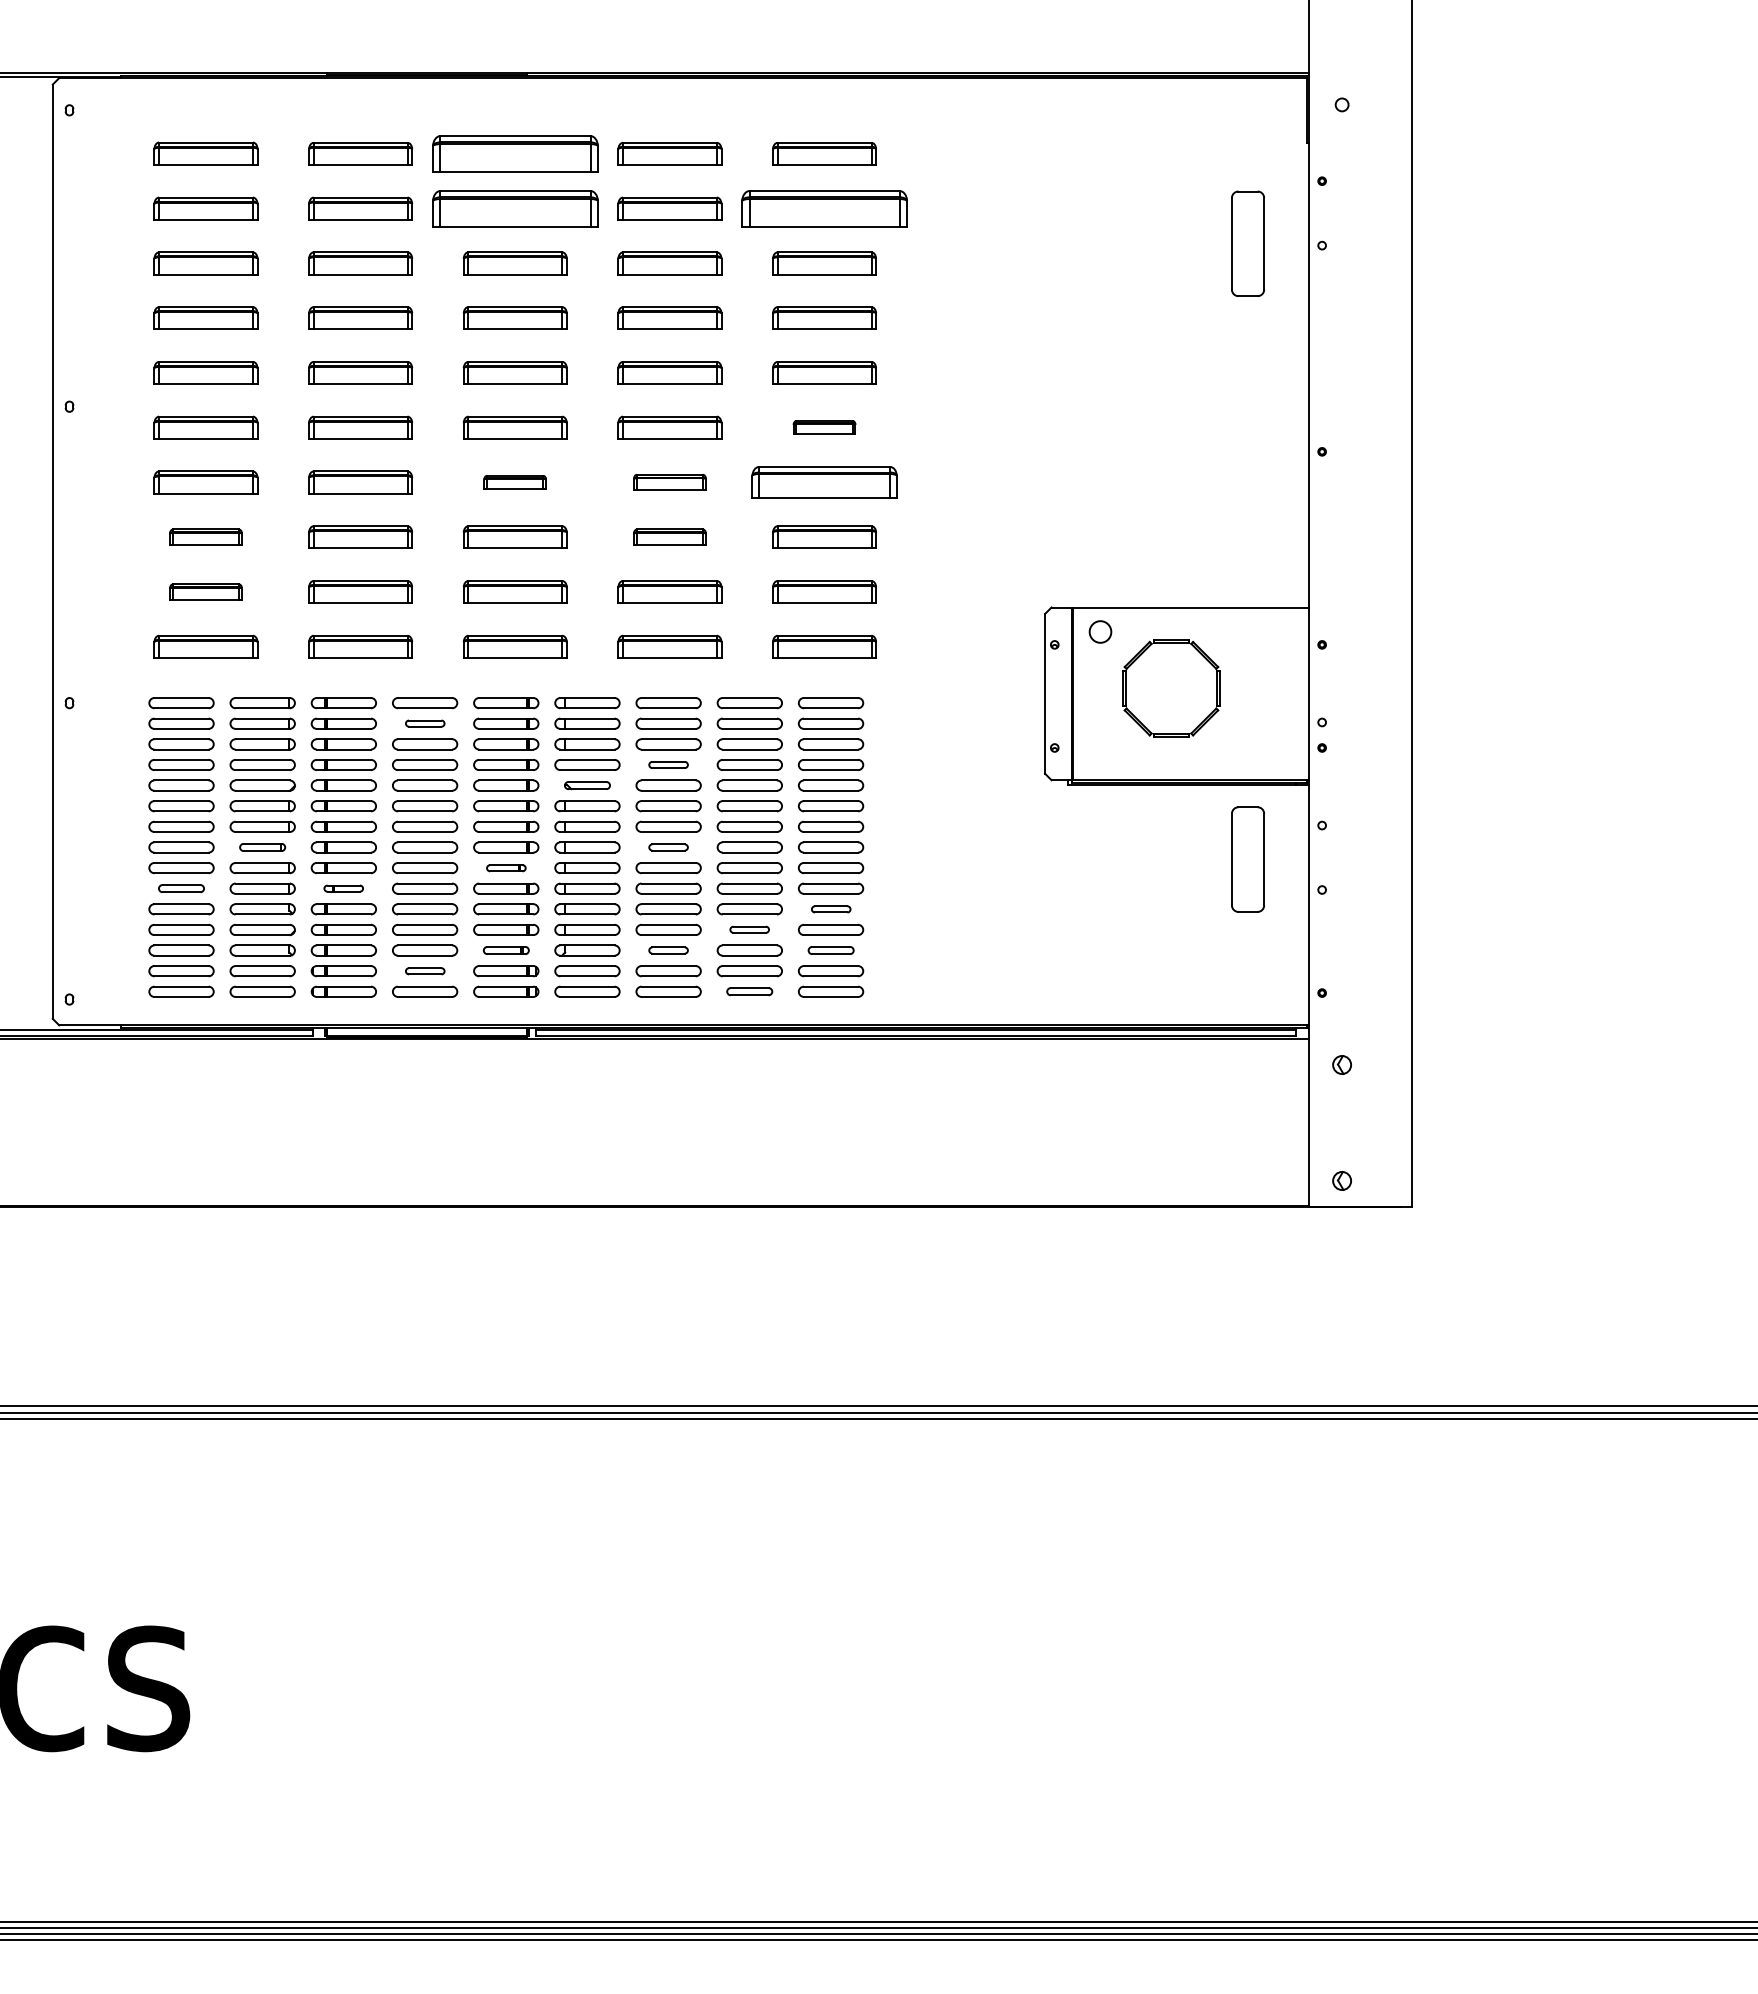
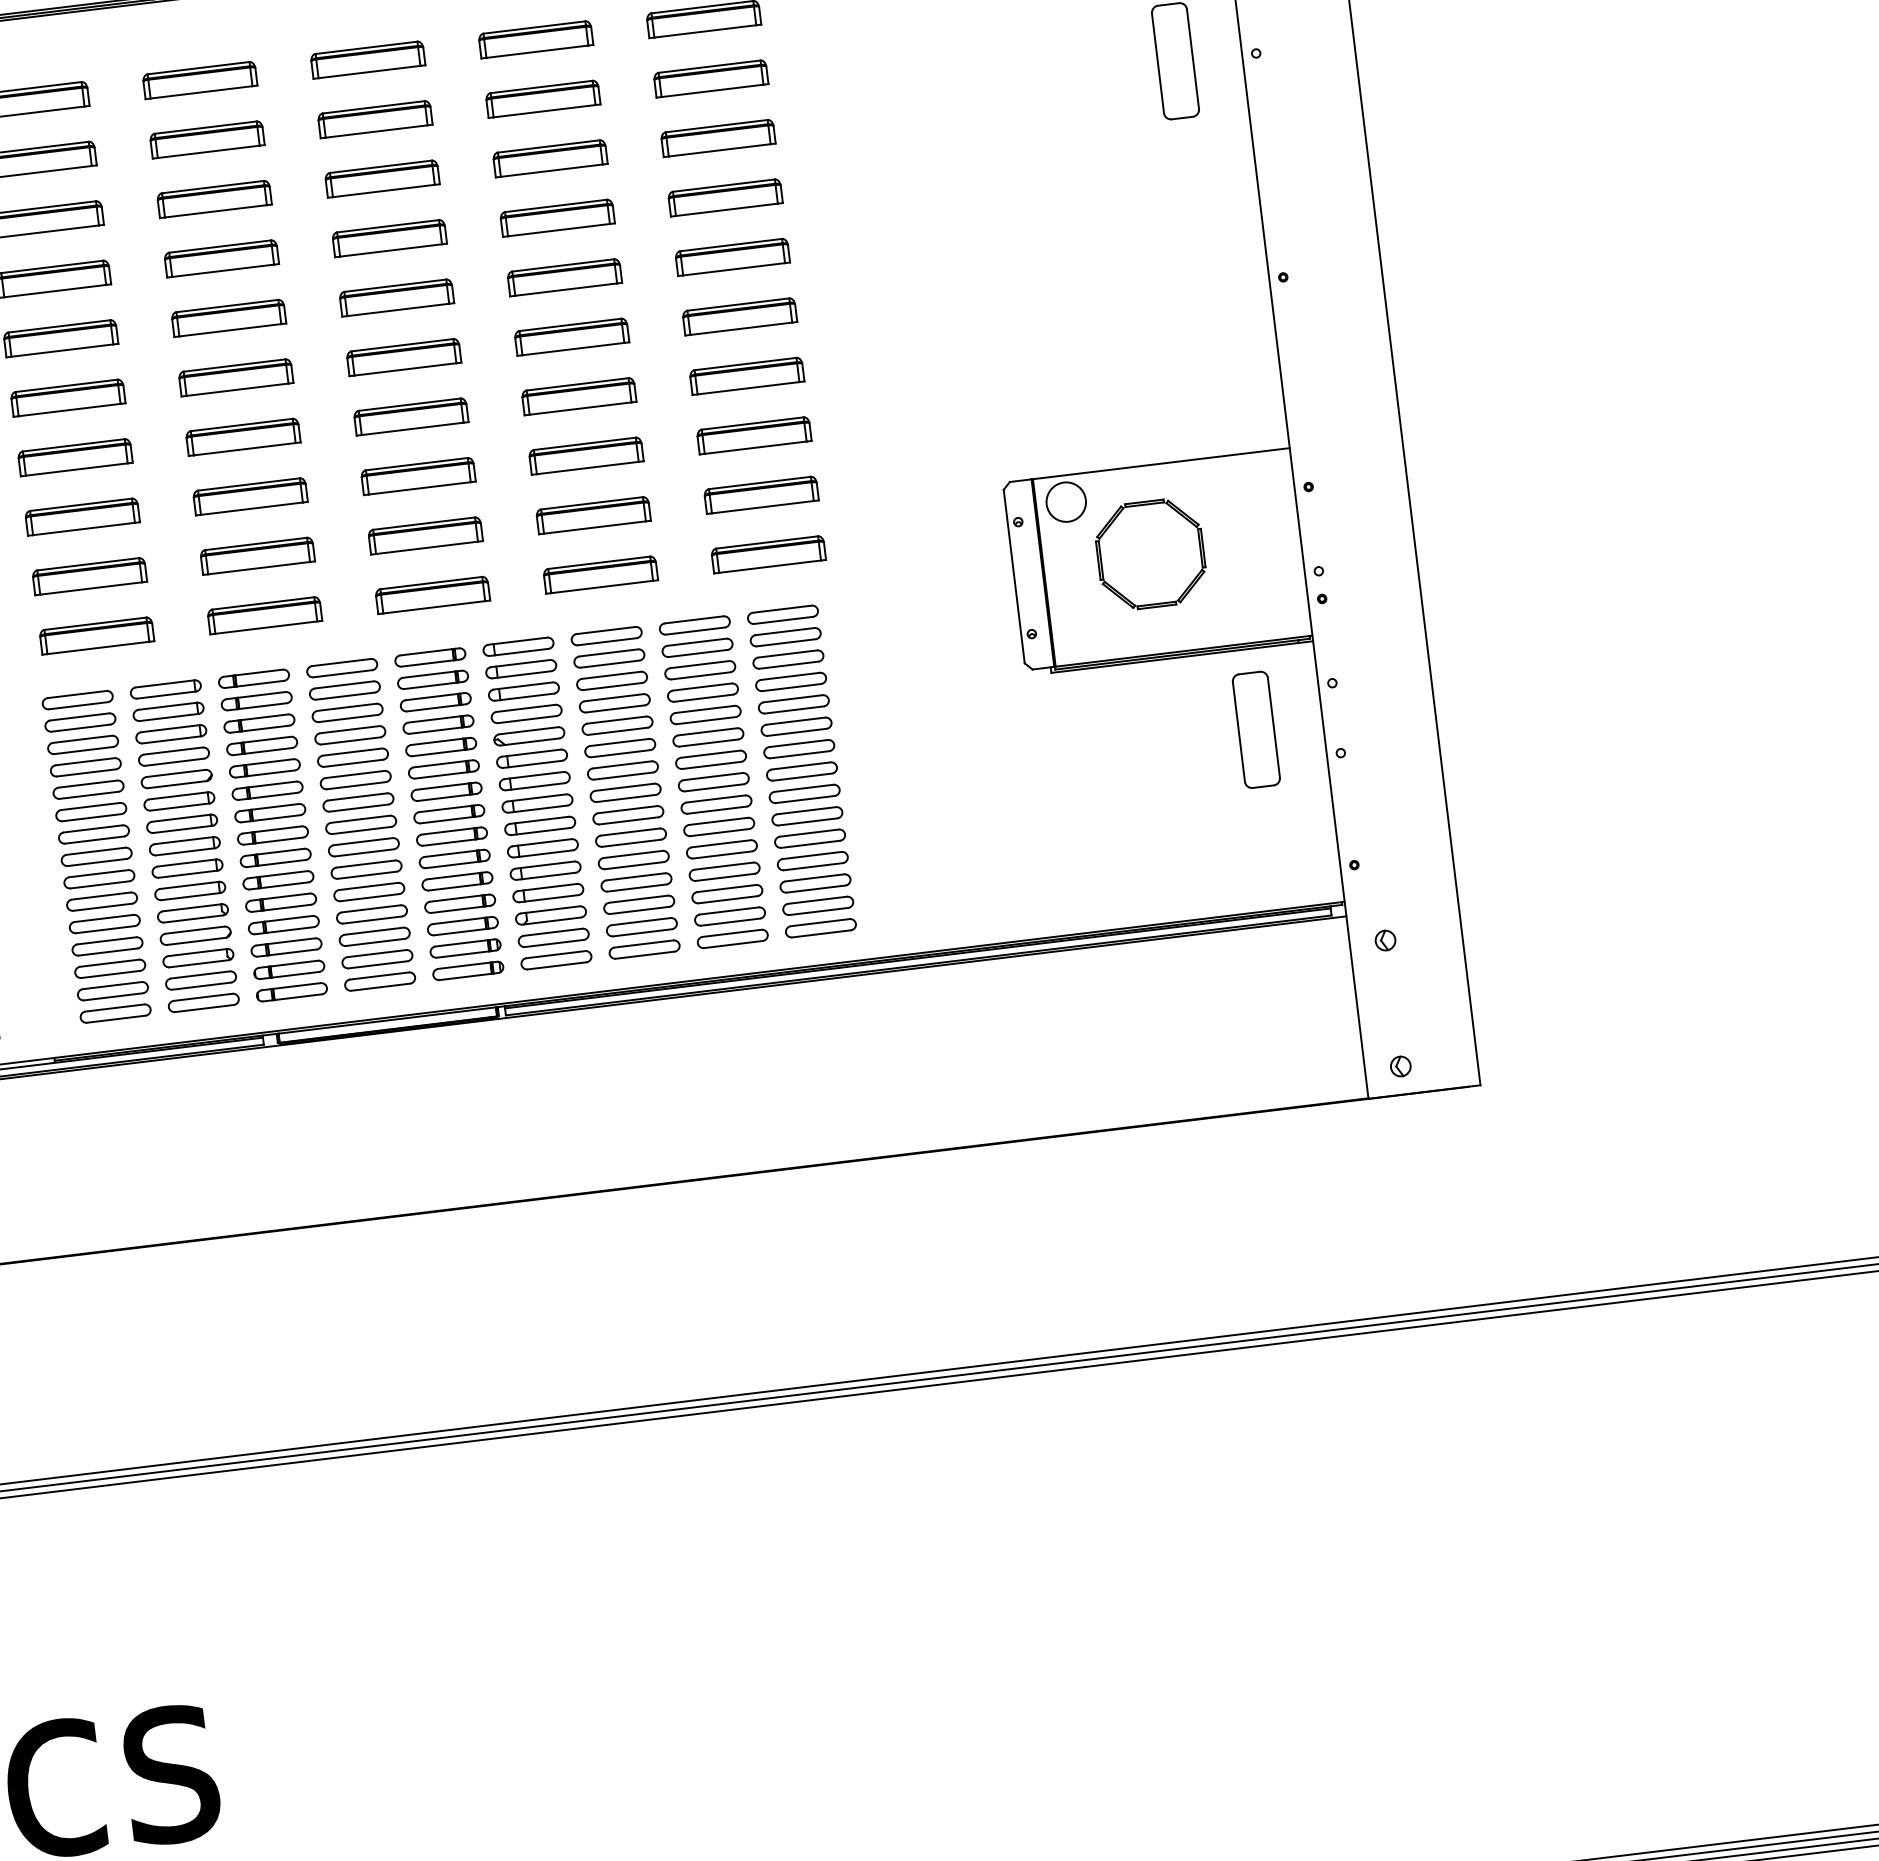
part: (514, 153) -> (367, 59), size x0.62
part: (514, 208) -> (374, 119), size x0.62
part: (824, 208) -> (710, 78), size x0.62
part: (824, 427) -> (739, 316), size x1.67
part: (514, 482) -> (410, 416), size x1.67
part: (669, 482) -> (578, 396), size x1.43
part: (824, 482) -> (746, 376), size x0.71
part: (205, 536) -> (81, 516), size x1.43
part: (669, 536) -> (585, 455), size x1.43
part: (205, 591) -> (89, 575), size x1.43
circle: (1100, 631) -> (1066, 501), size x1.67
part: (425, 723) -> (345, 690), size x1.67
part: (668, 764) -> (614, 702), size x1.67
part: (587, 785) -> (529, 736), size x1.43
part: (262, 847) -> (184, 846), size x1.43
part: (668, 847) -> (625, 792), size x1.67
part: (506, 868) -> (452, 837), size x1.67
part: (181, 888) -> (102, 901), size x1.43
part: (343, 888) -> (277, 880), size x1.67
part: (831, 909) -> (810, 838), size x1.67
part: (749, 929) -> (724, 871), size x1.67
part: (506, 950) -> (463, 926), size x1.43
part: (668, 950) -> (639, 904), size x1.67
part: (831, 950) -> (816, 883), size x1.43
part: (425, 971) -> (377, 959), size x1.67
part: (749, 991) -> (732, 938), size x1.43

